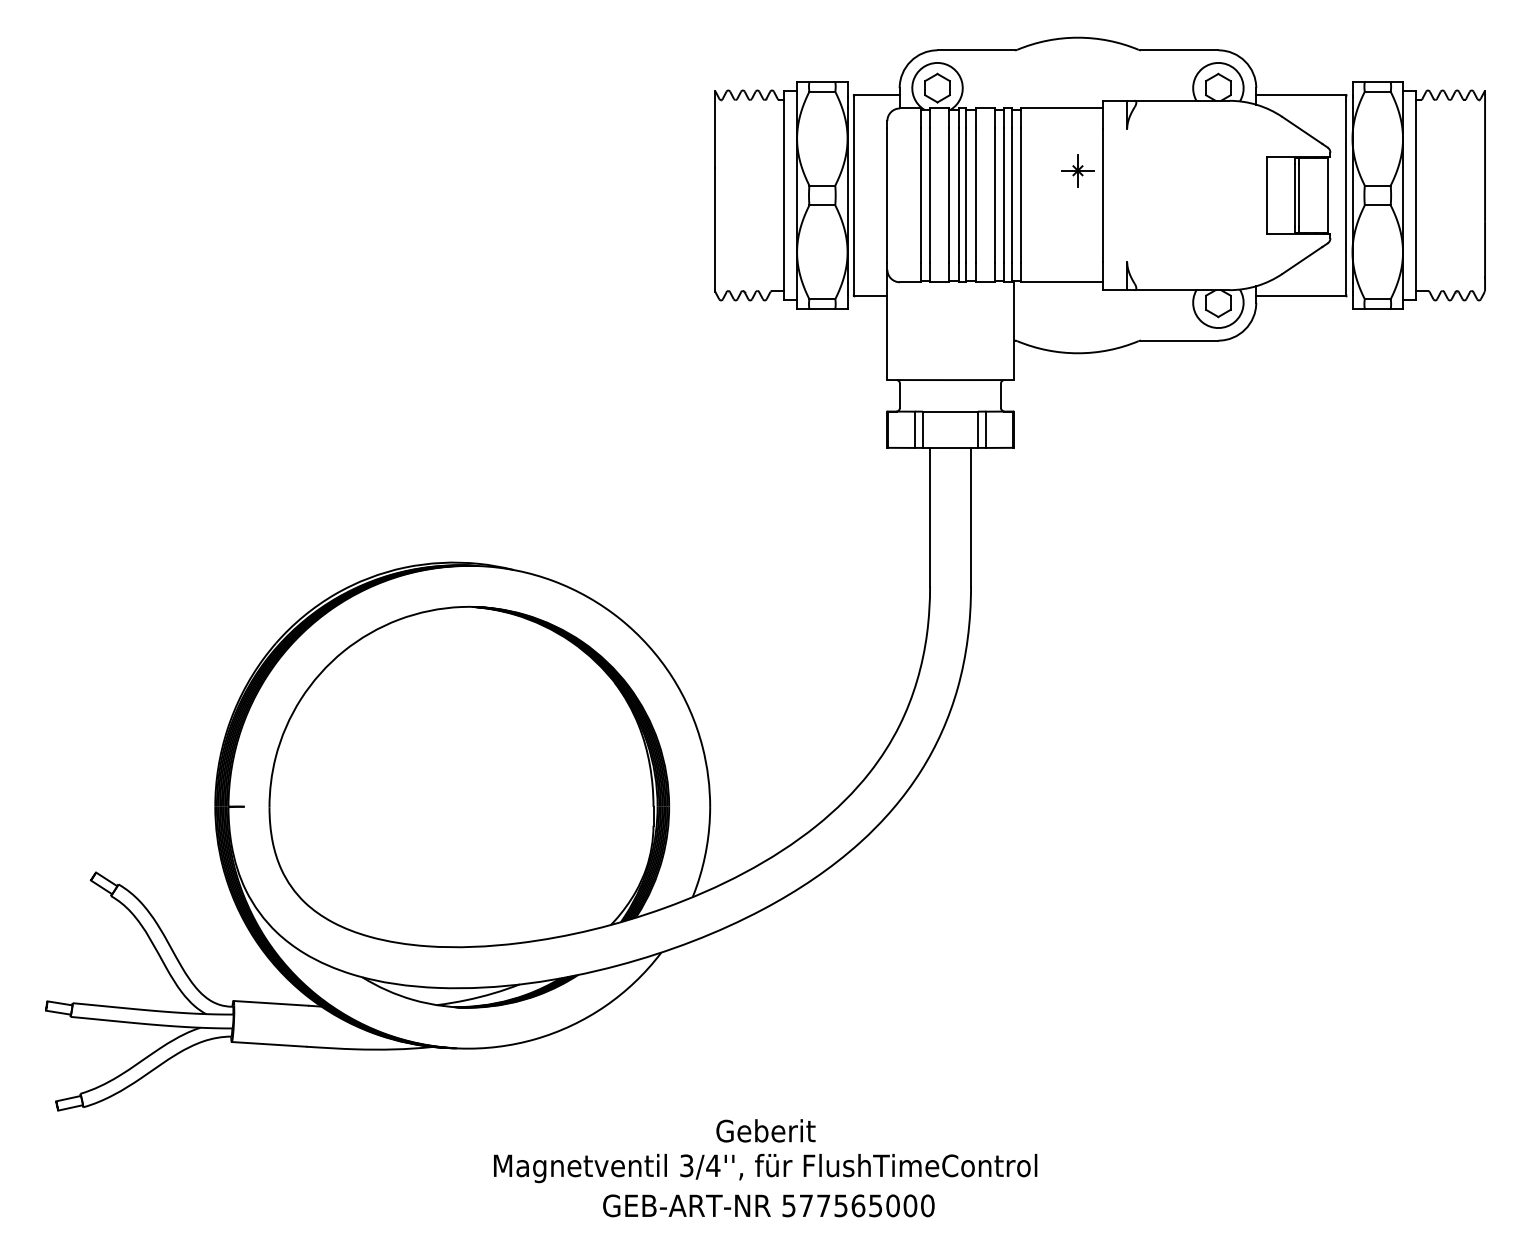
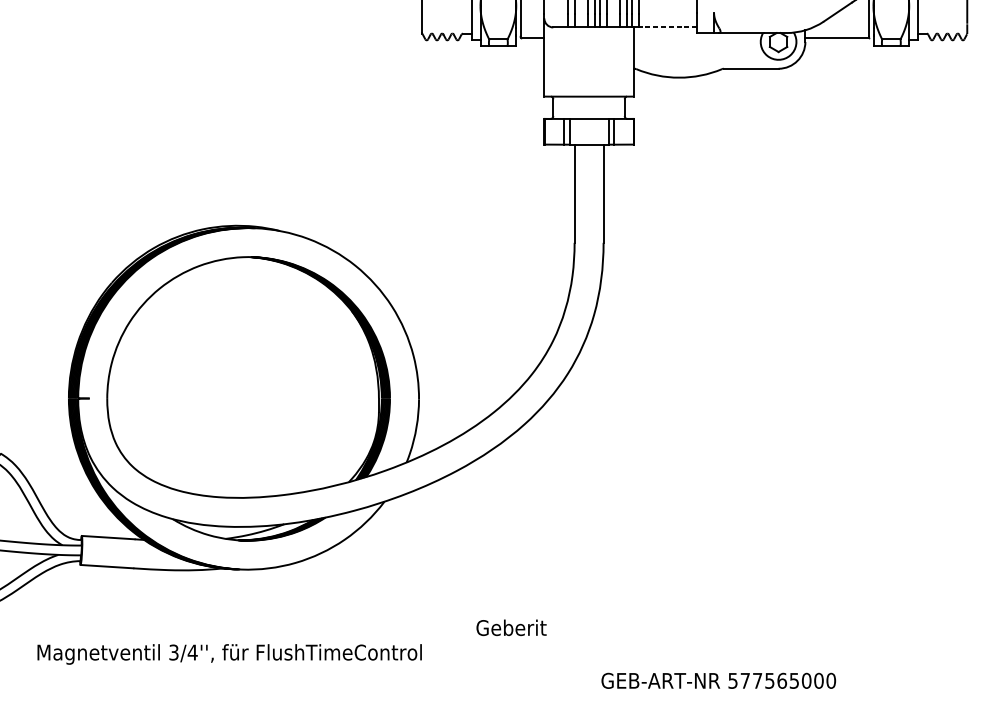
line: (1061, 282) -> (667, 27), solid -> dashed
text: (765, 1130) -> (511, 627), moved
text: (765, 1168) -> (229, 654), moved
text: (768, 1205) -> (718, 680), moved

